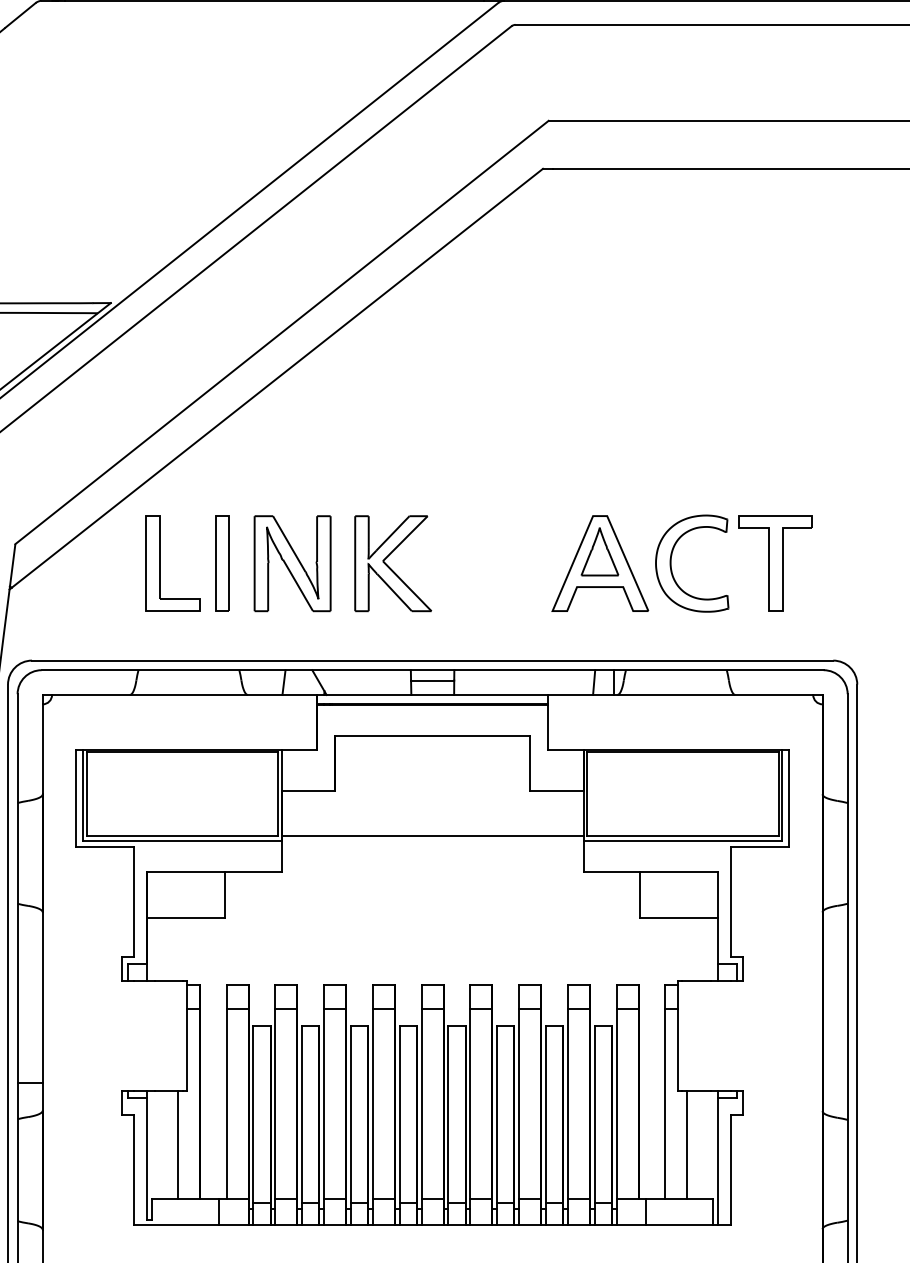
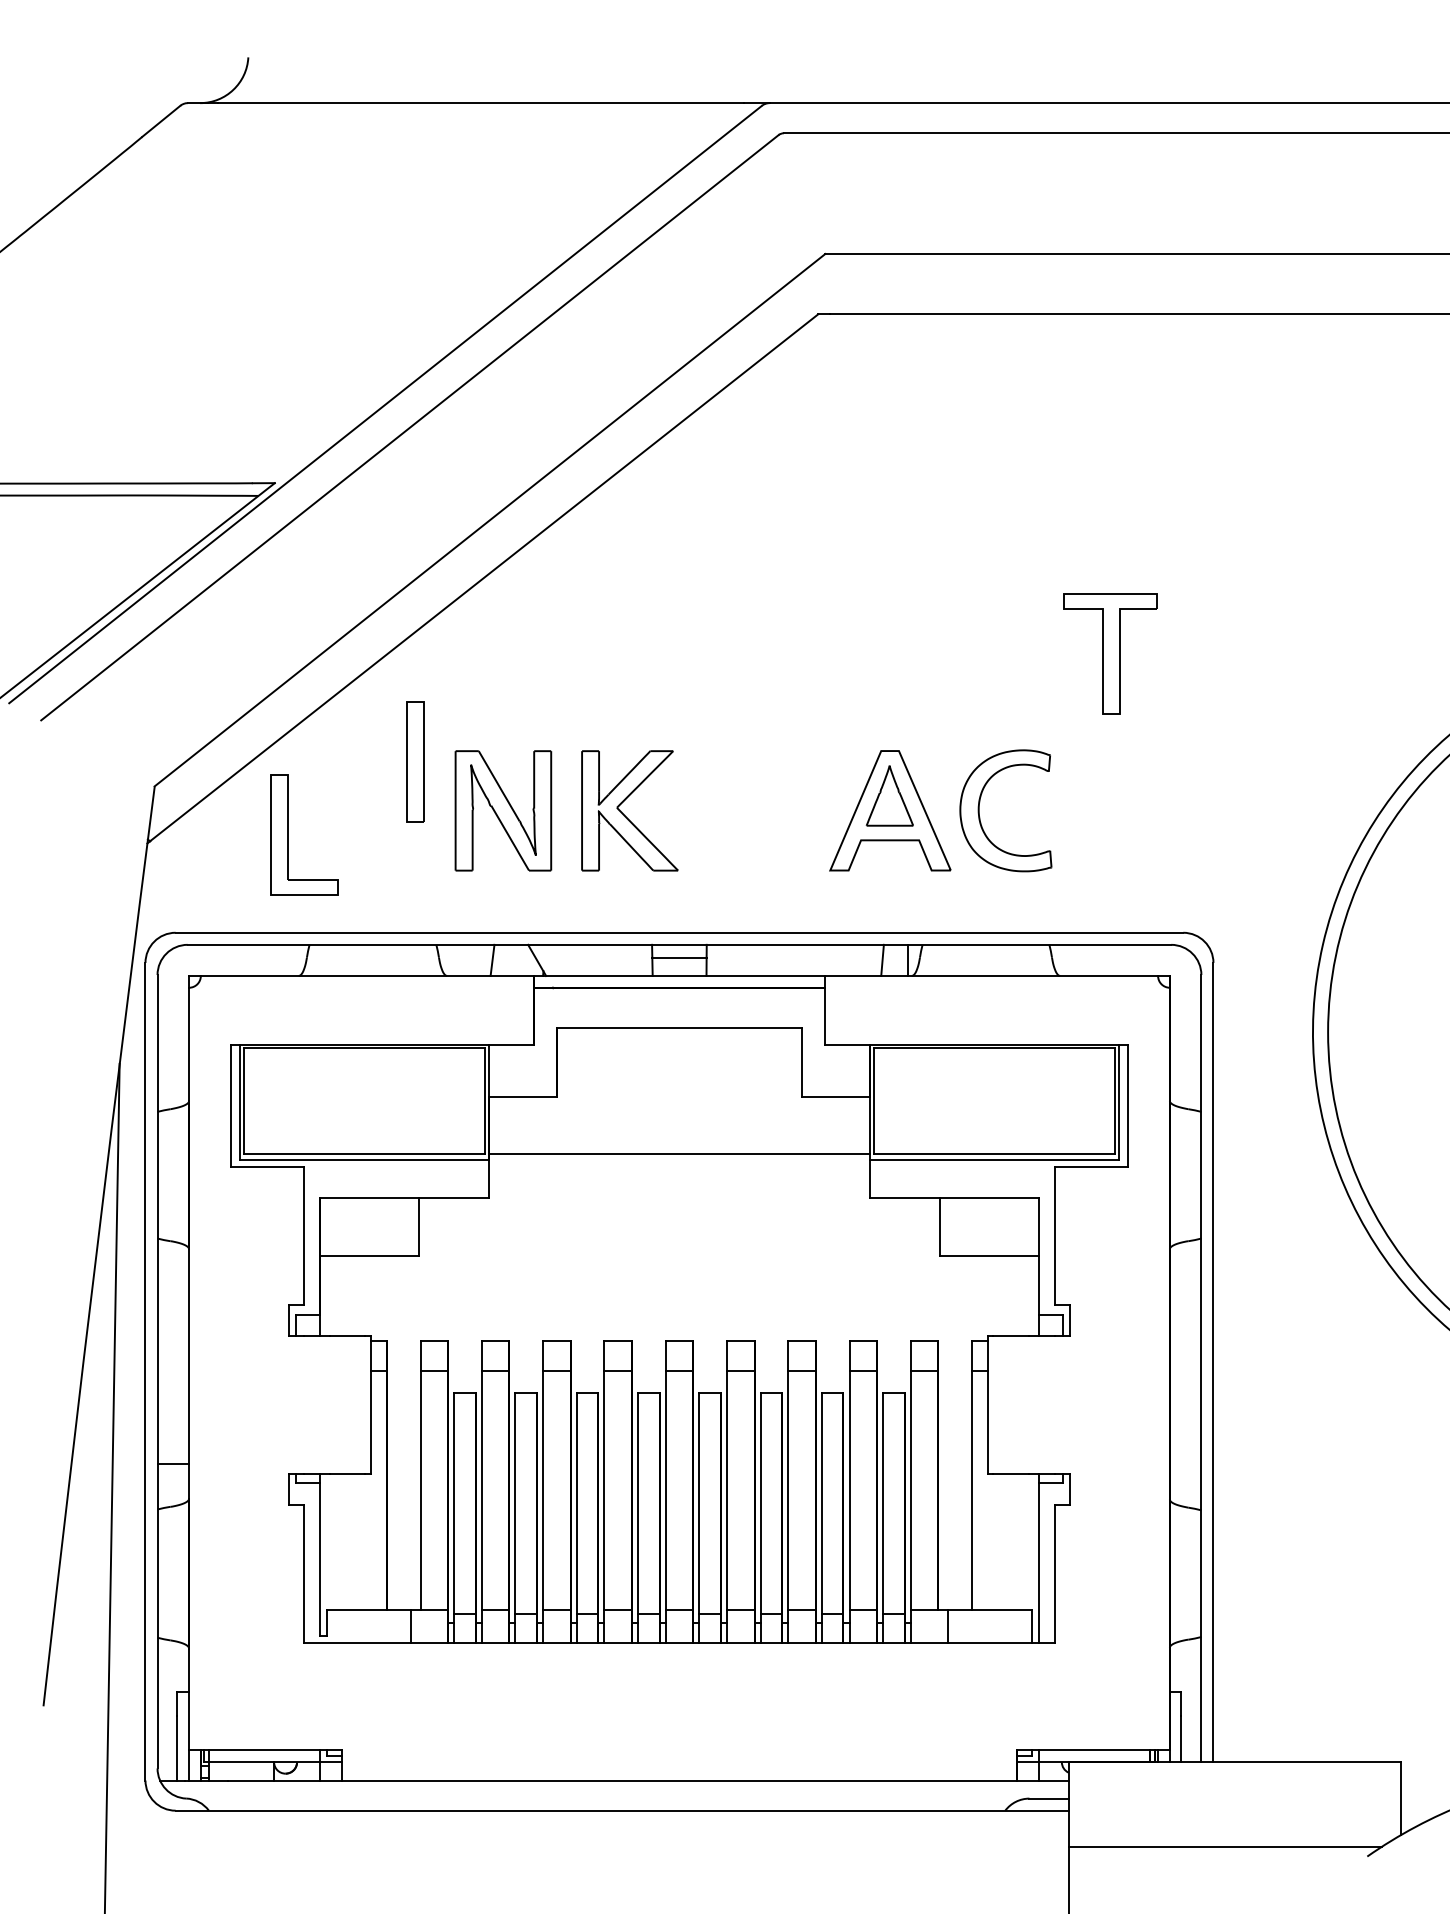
part: (160, 563) -> (288, 834), moved
part: (222, 563) -> (415, 761), moved
part: (775, 563) -> (1110, 653), moved
line: (178, 1145) -> (359, 1542), removed
line: (687, 1145) -> (999, 1542), removed

